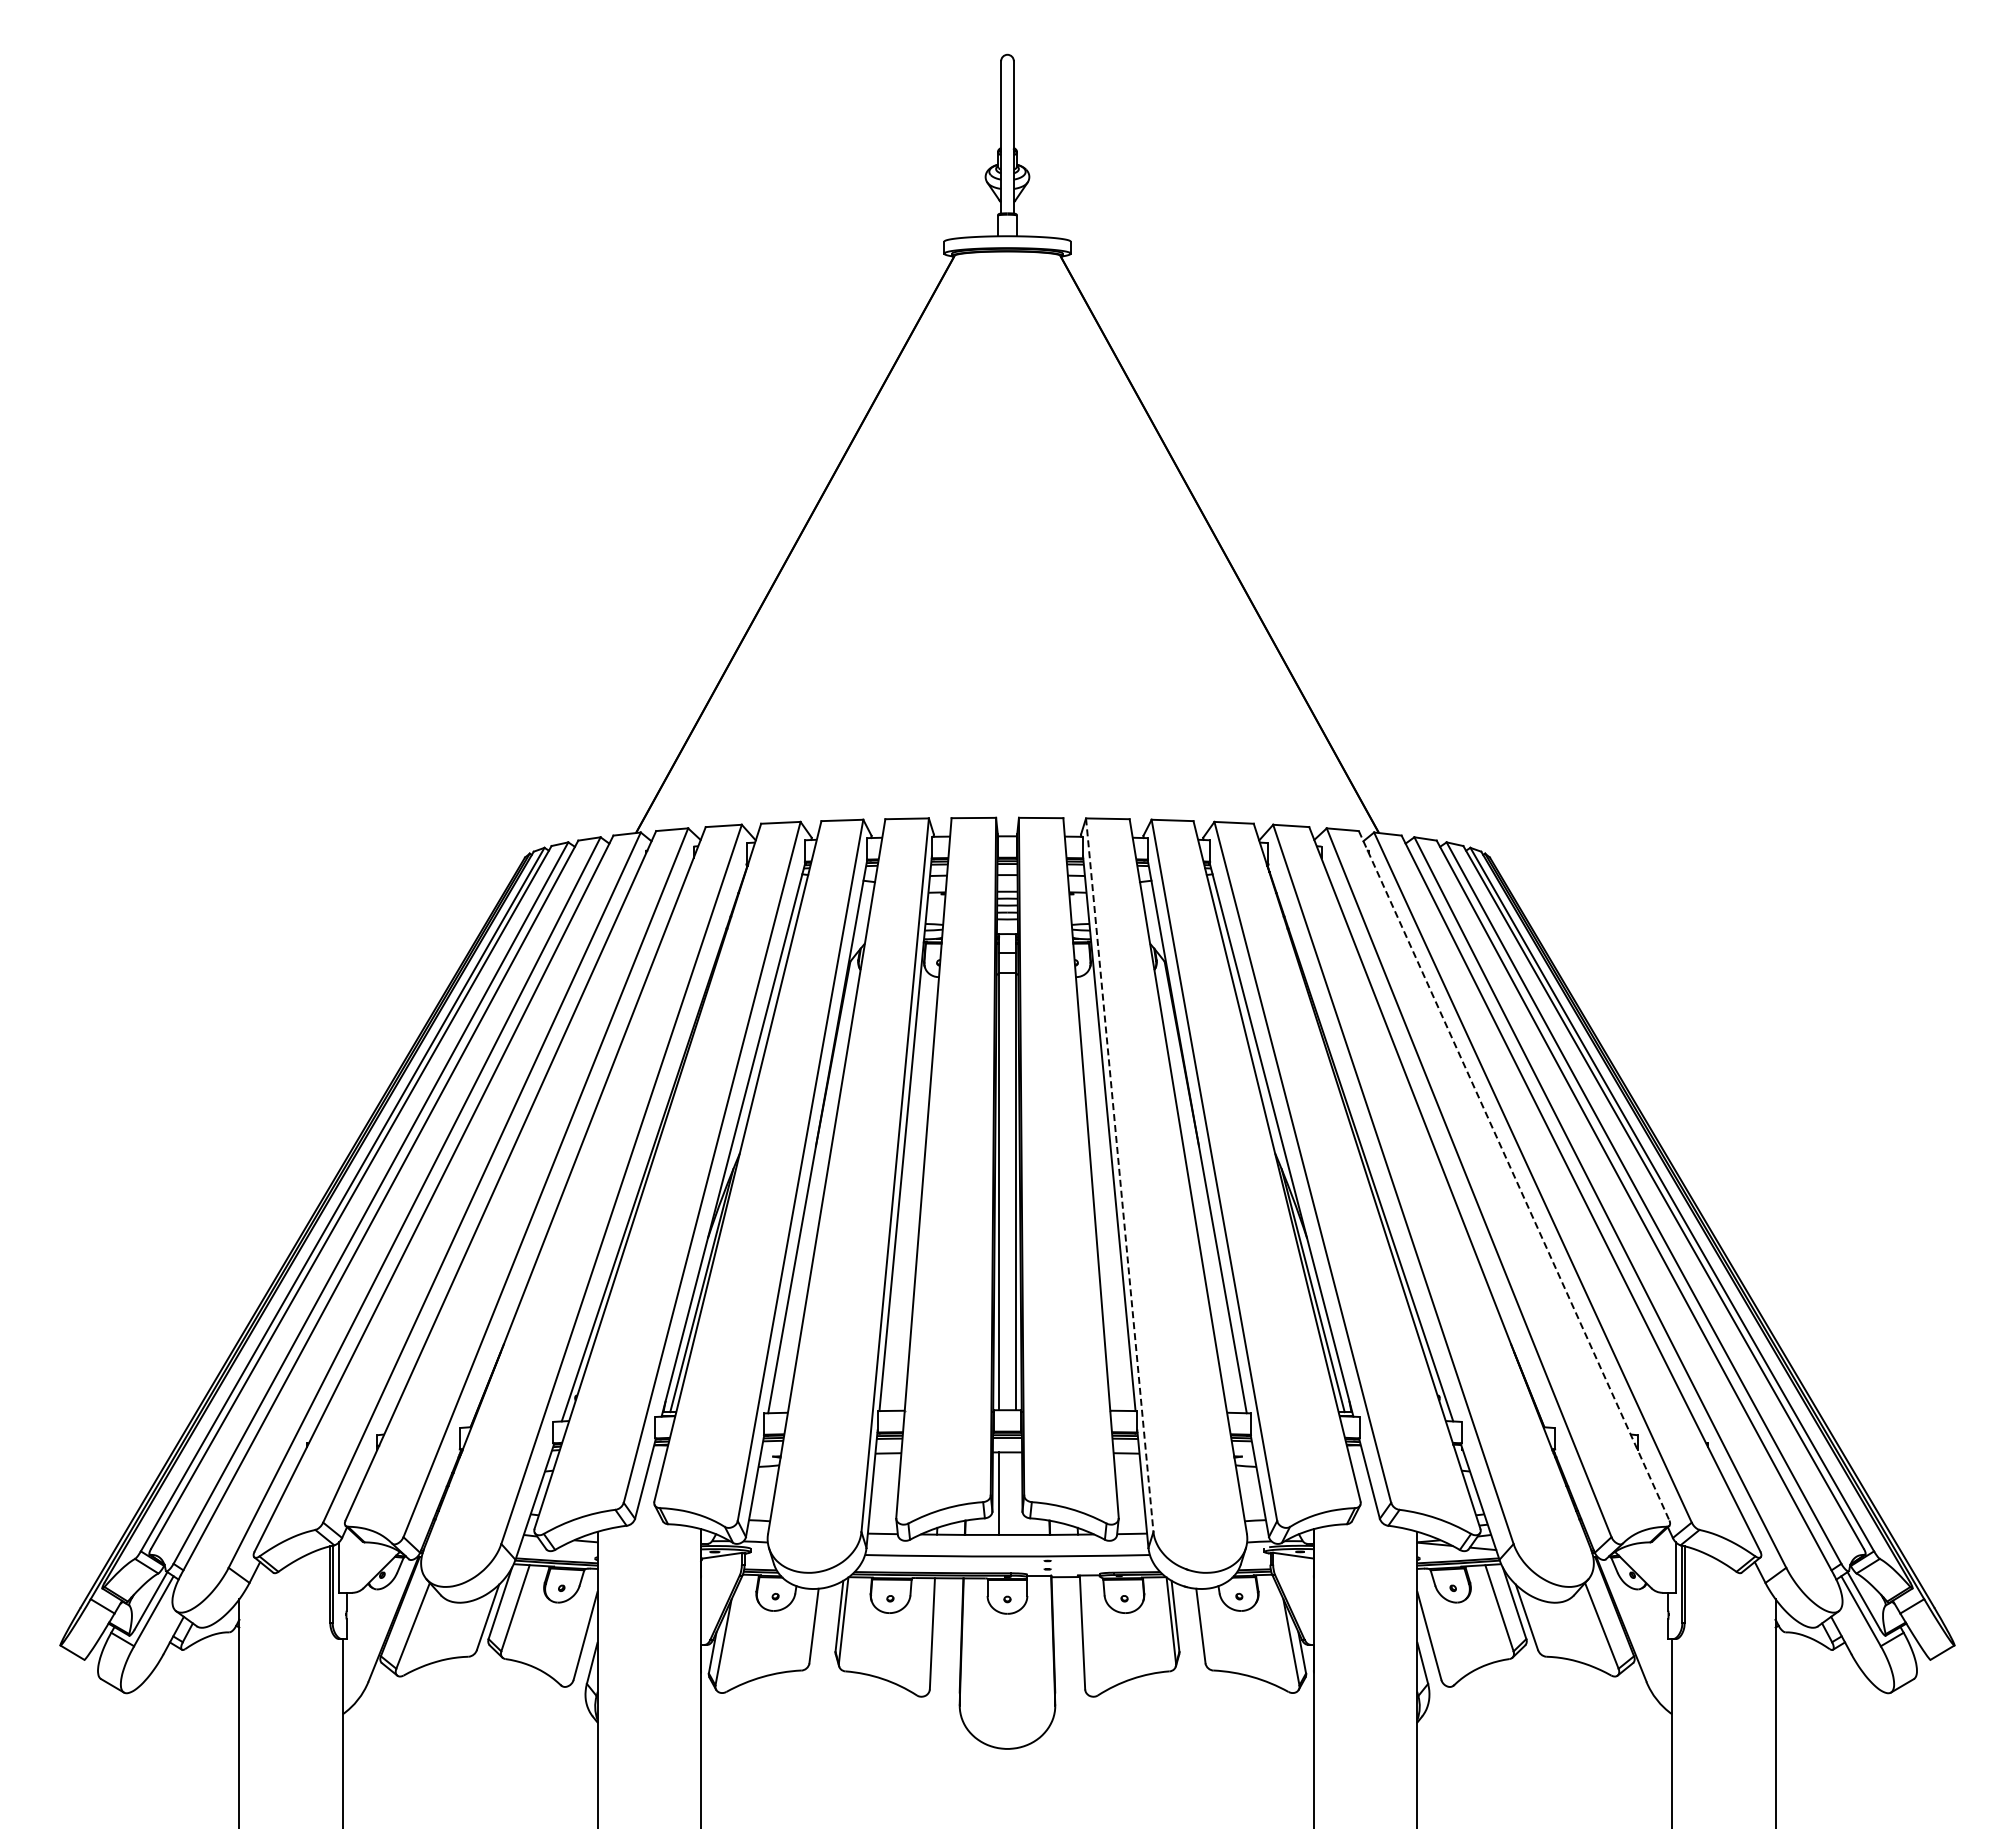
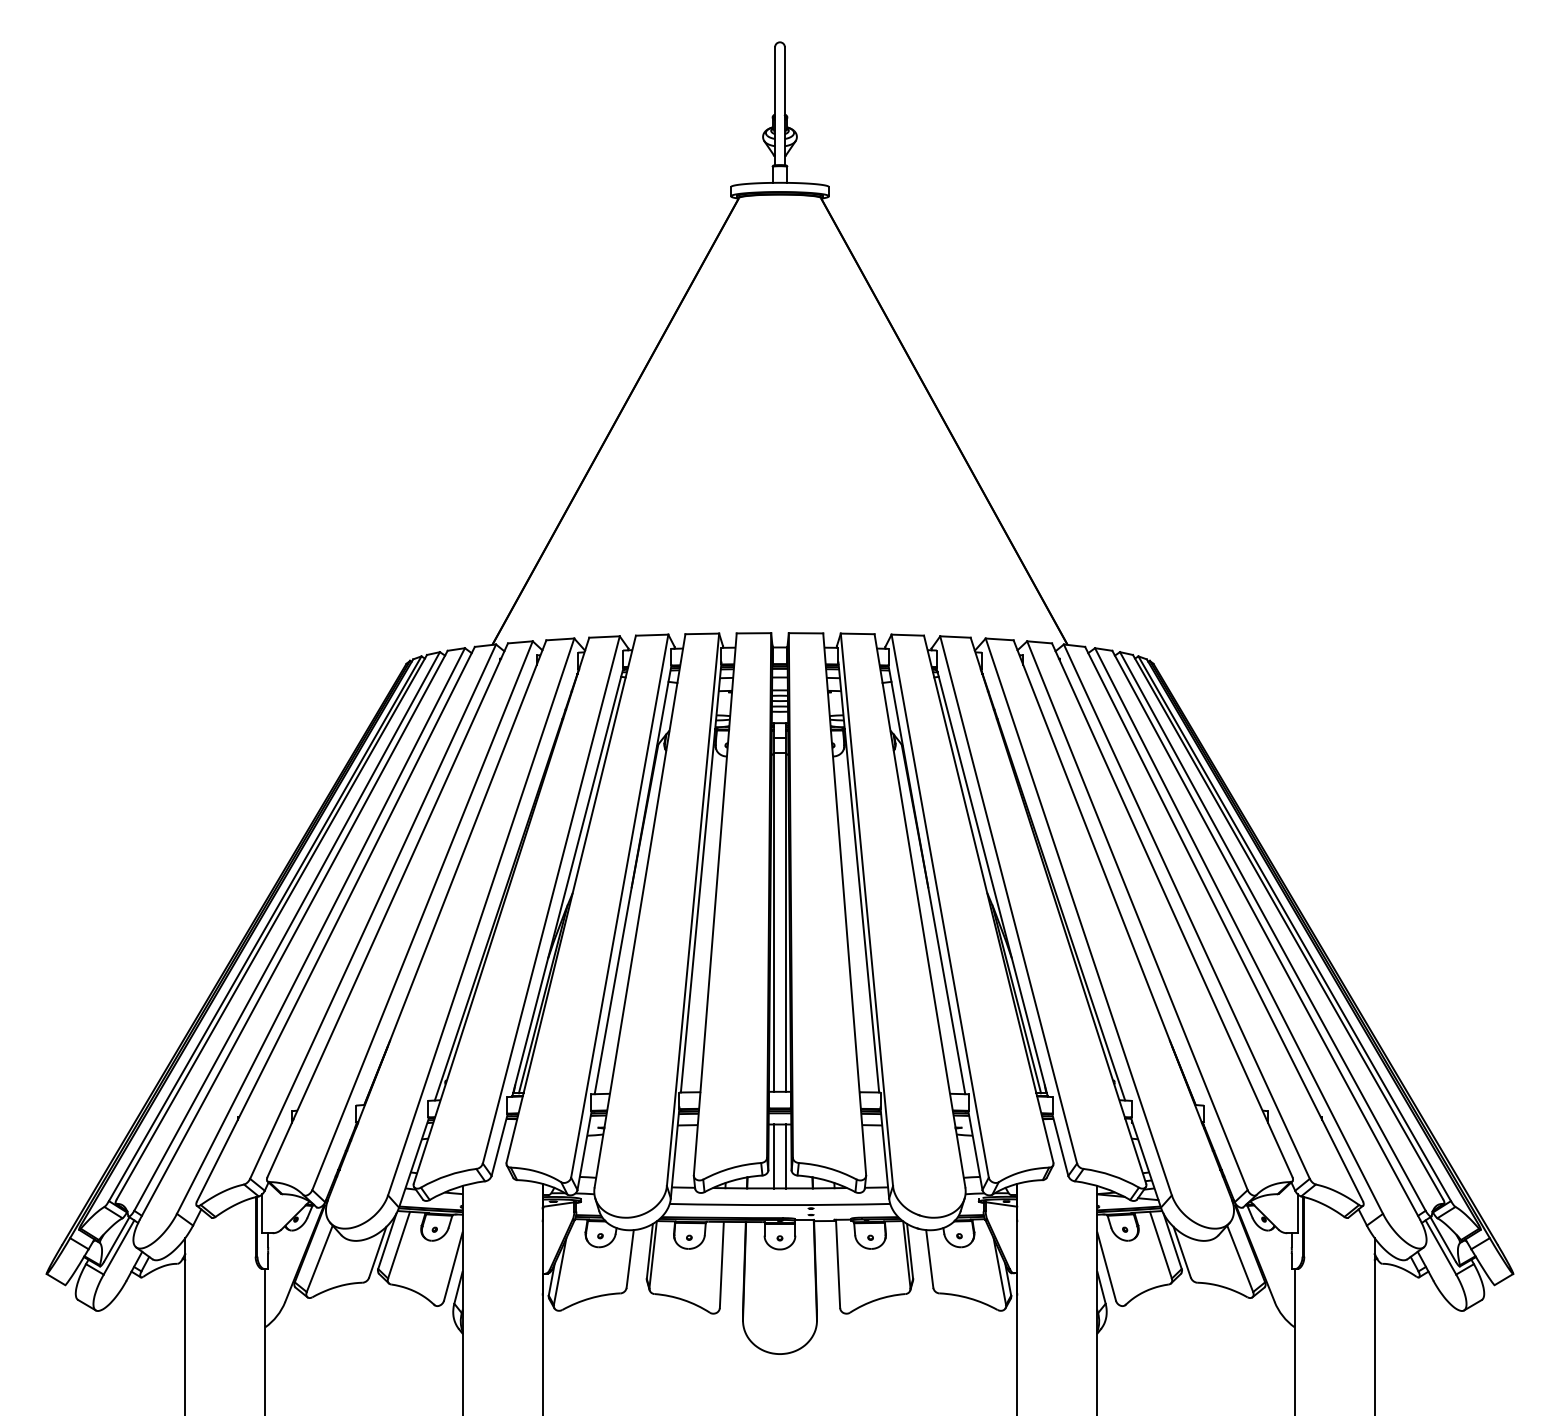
line: (1119, 1175) -> (866, 910), dashed -> solid
line: (1514, 1176) -> (1172, 910), dashed -> solid
line: (1015, 1493) -> (786, 1156), added

